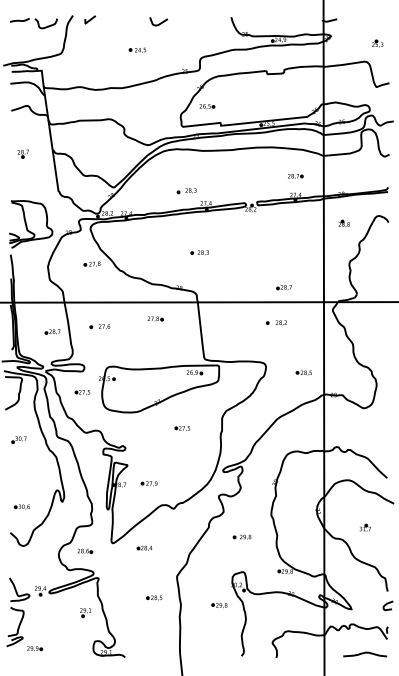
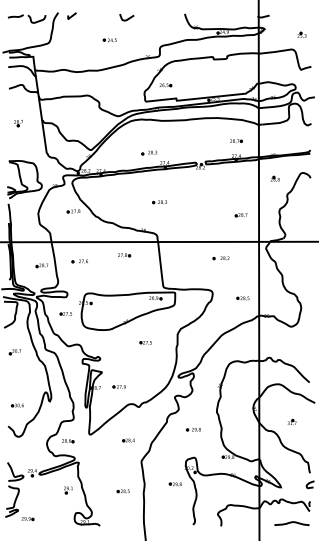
part: (283, 287) -> (240, 215), moved
part: (144, 548) -> (128, 440), moved
part: (153, 598) -> (122, 491), moved

